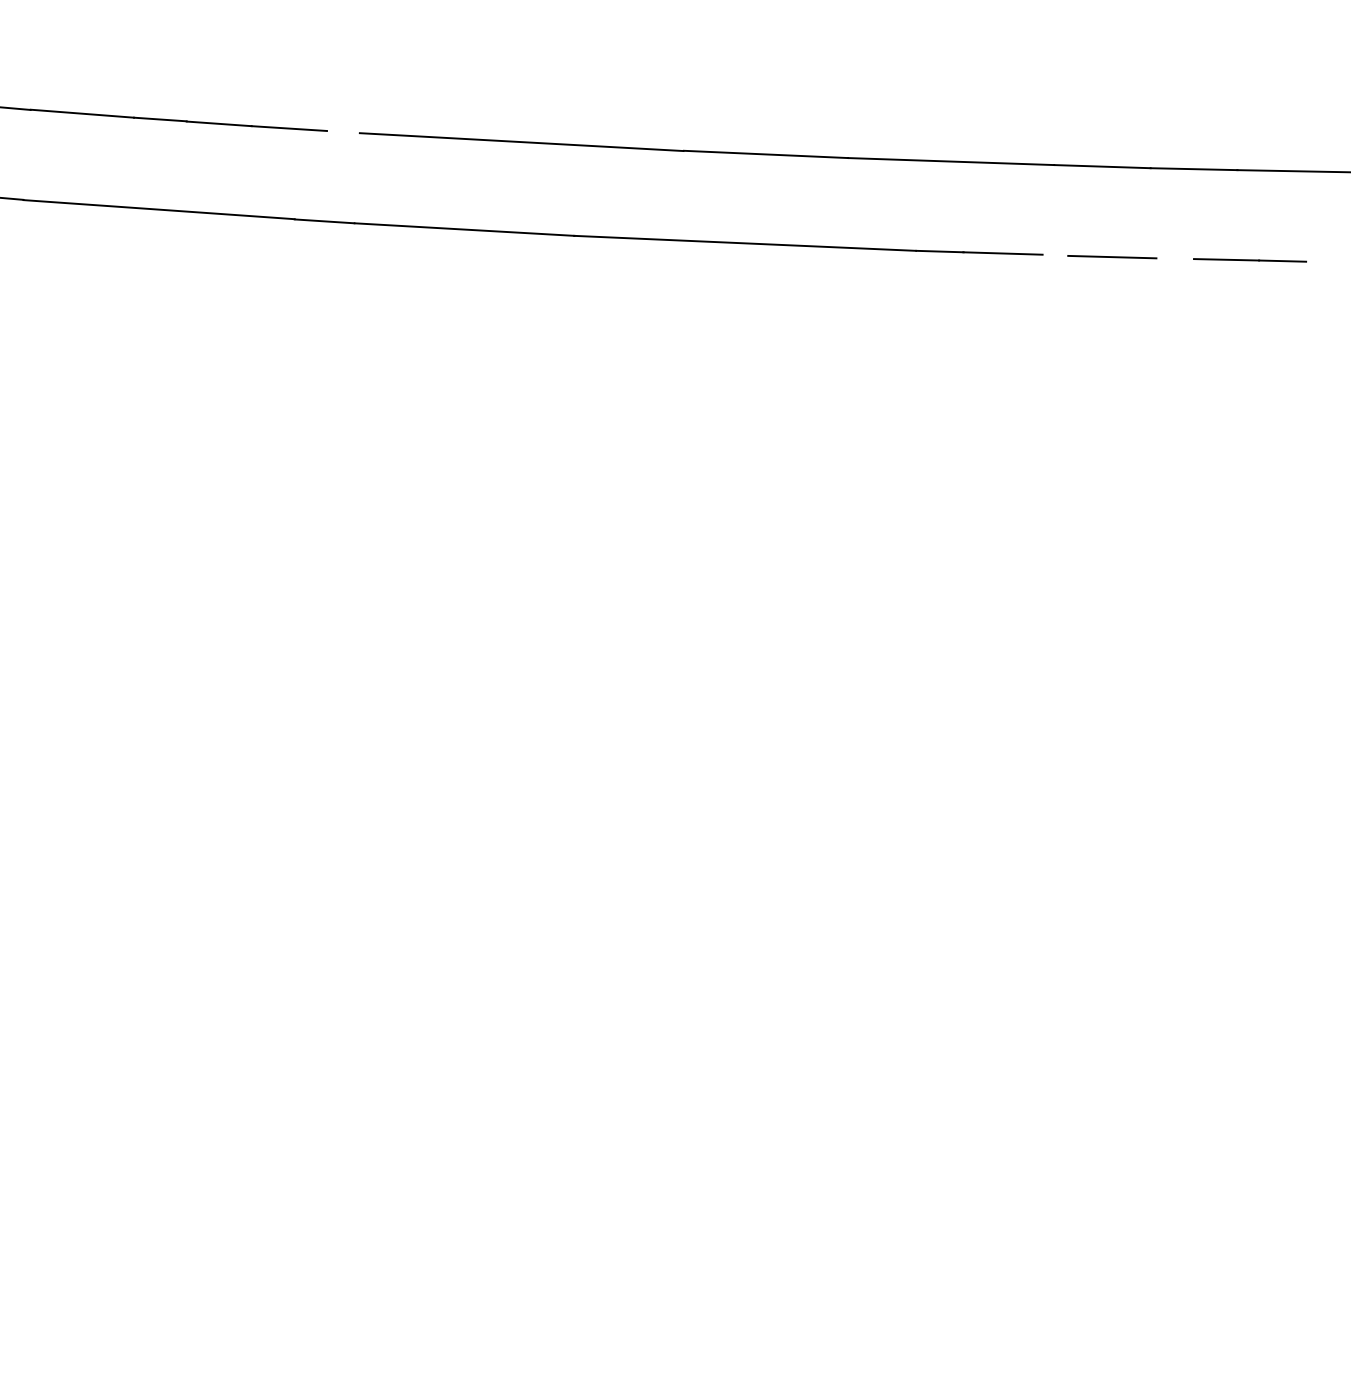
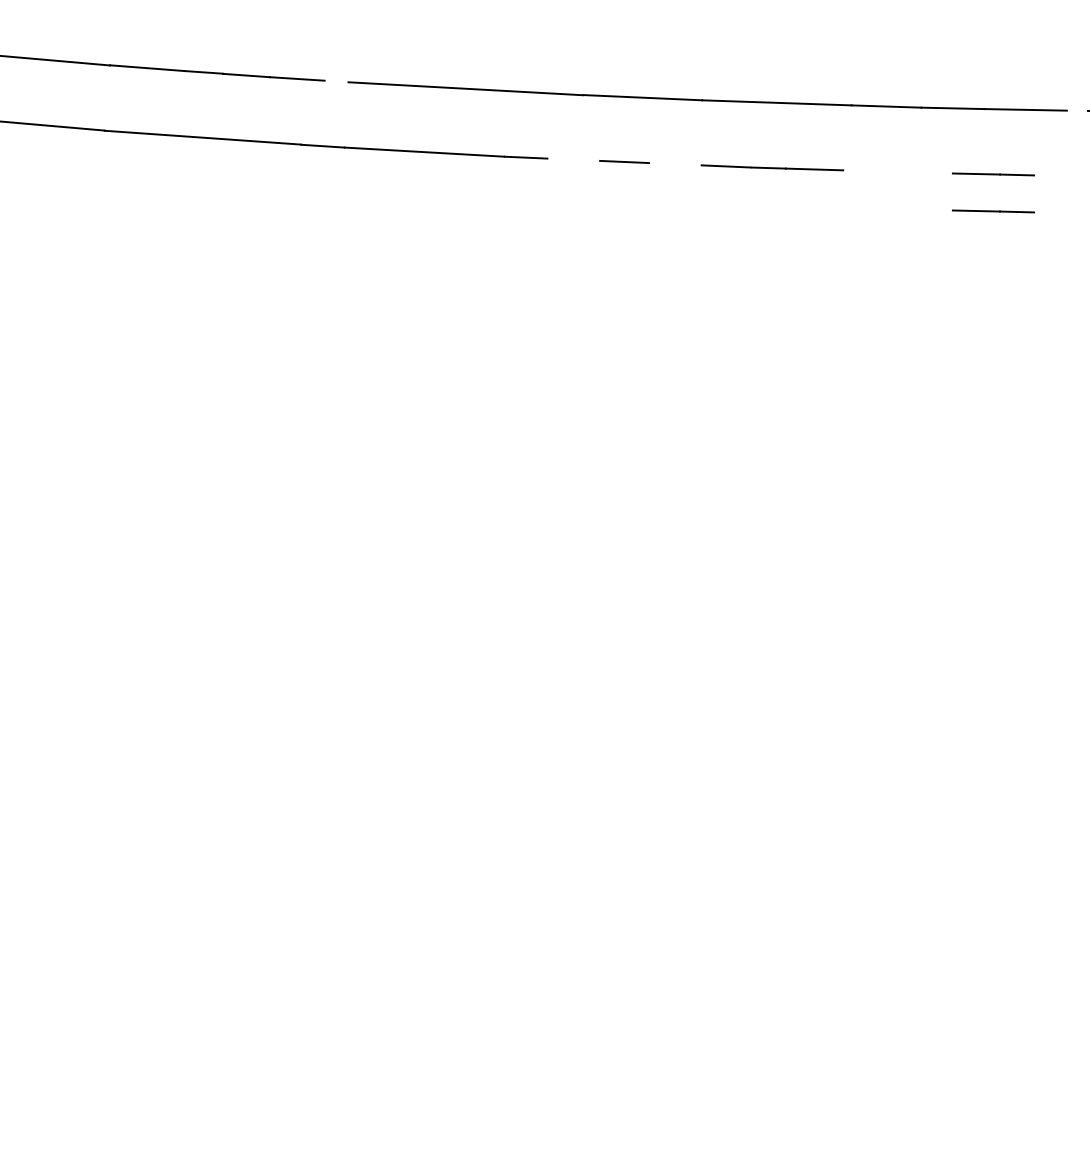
line: (744, 243) -> (627, 162), solid -> dashed
line: (1112, 256) -> (893, 171), removed
line: (1250, 311) -> (993, 211), added

